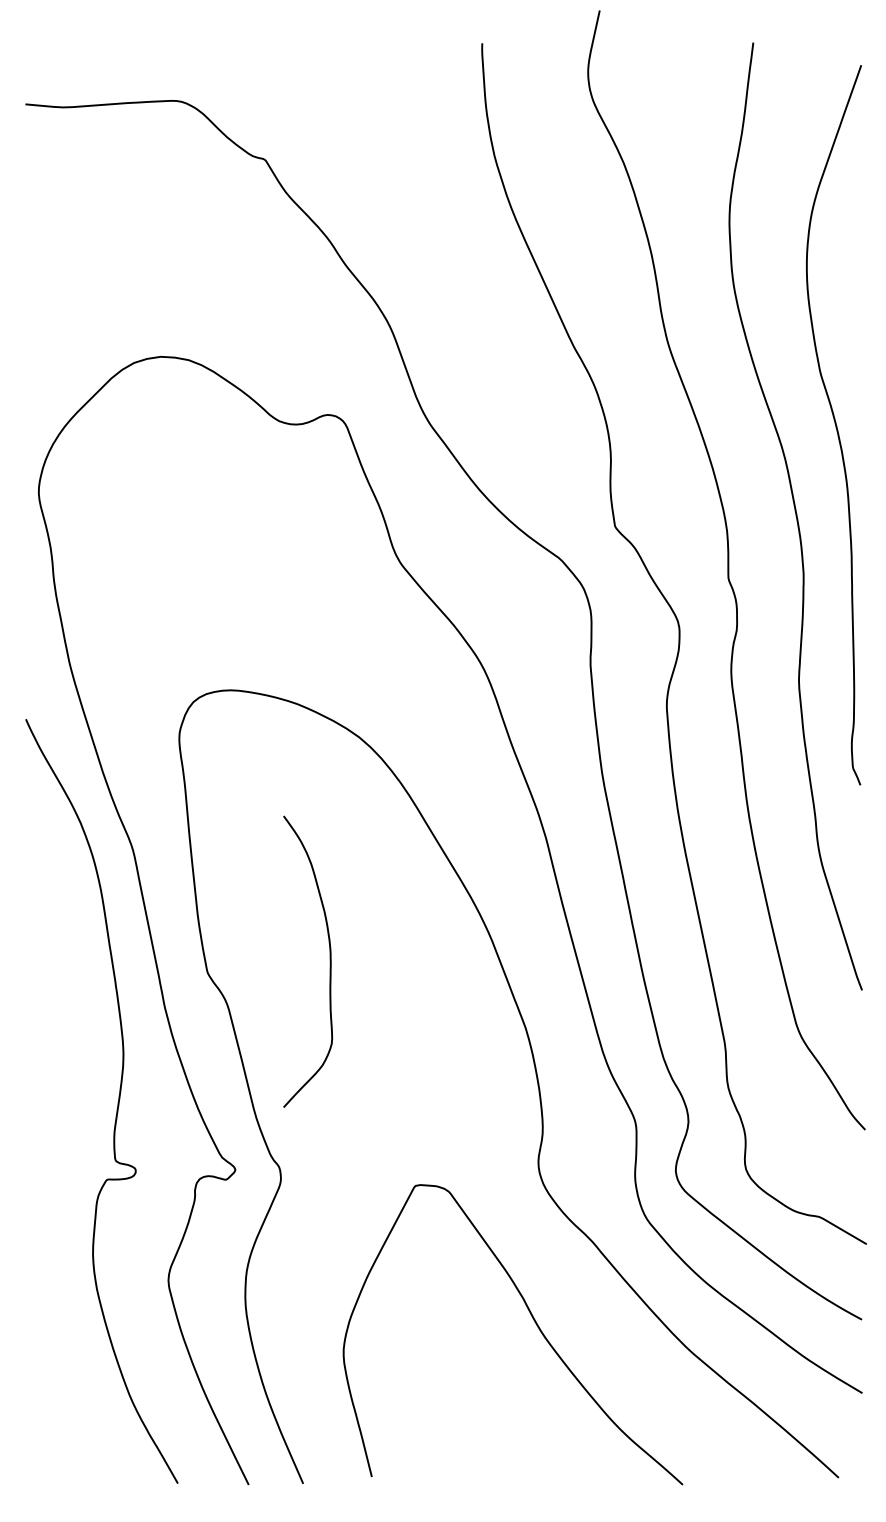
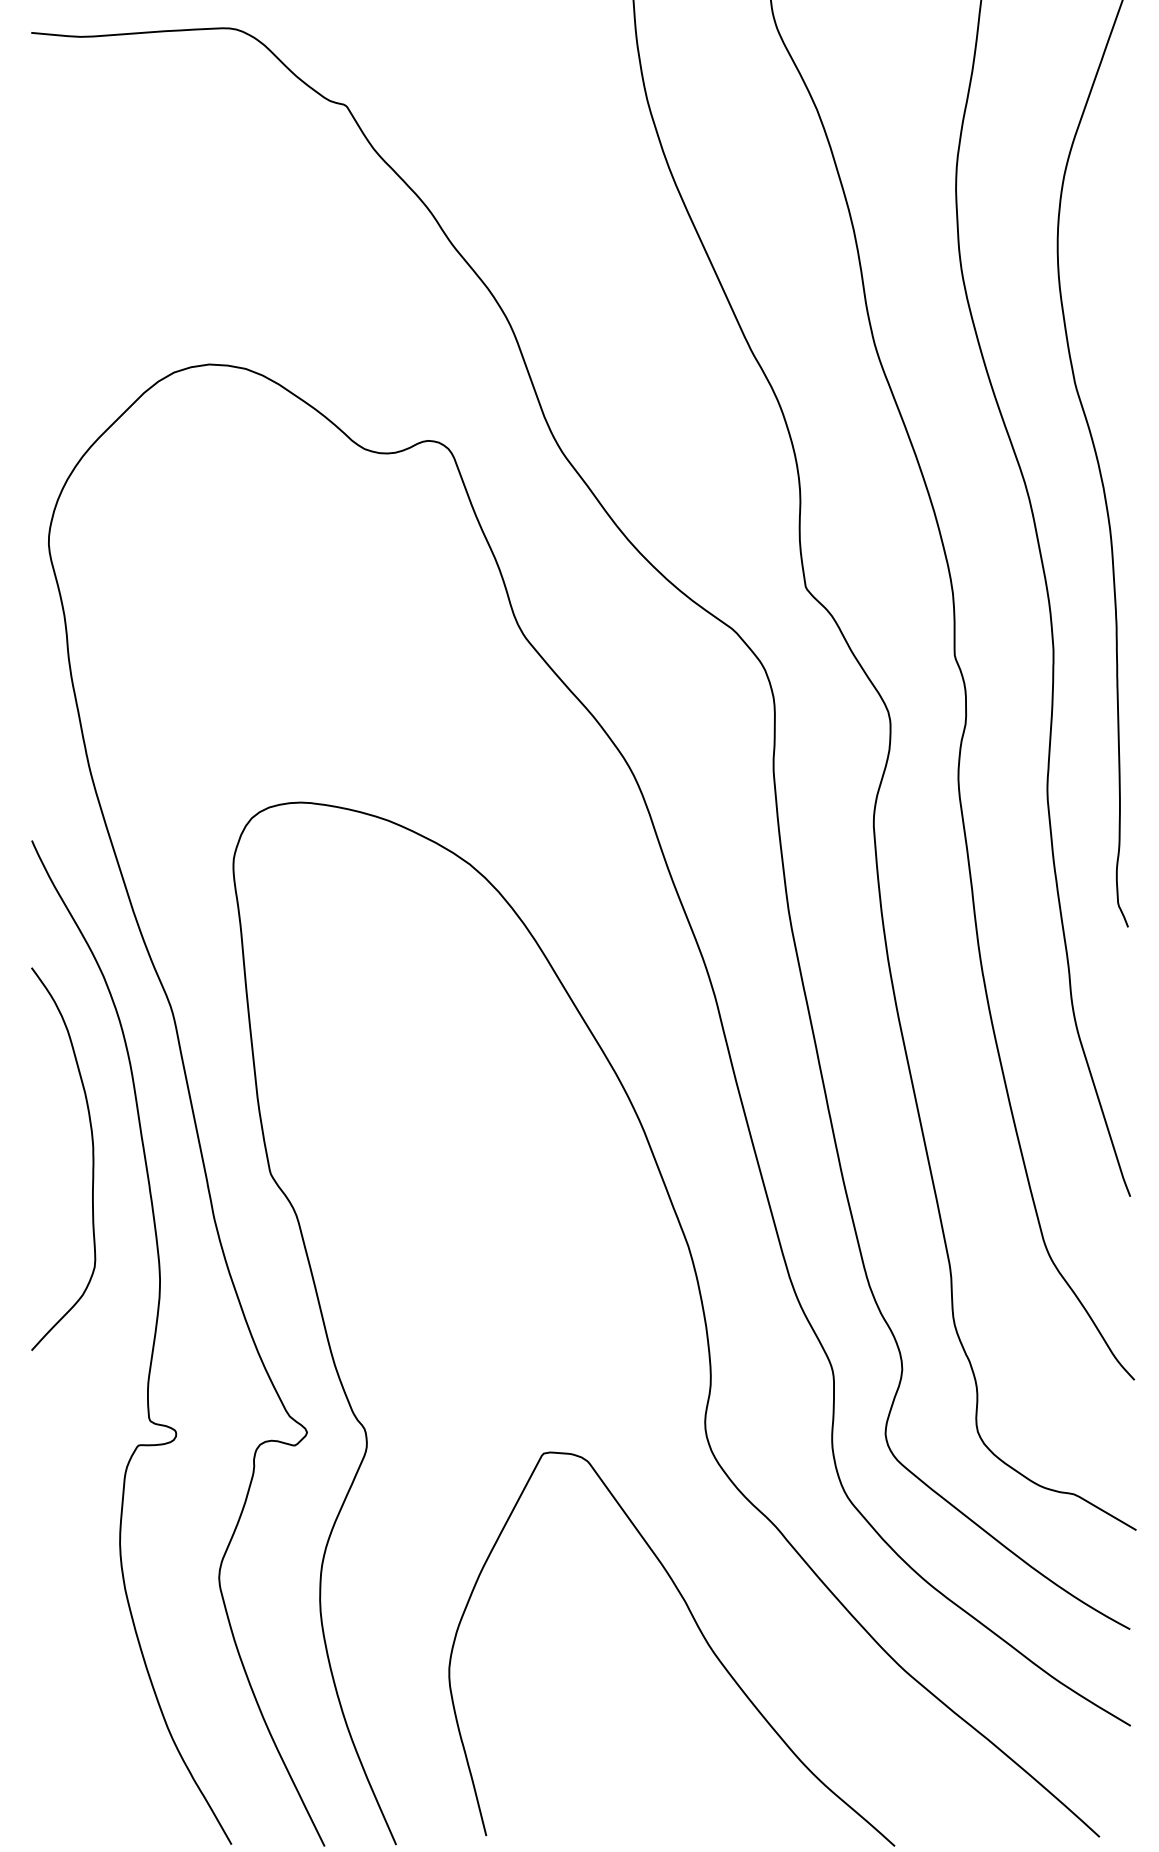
curve: (329, 961) -> (91, 1158), moved

